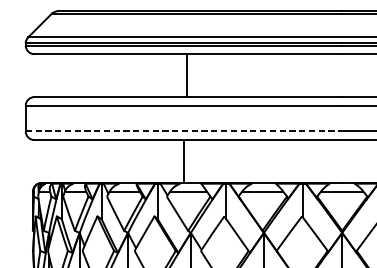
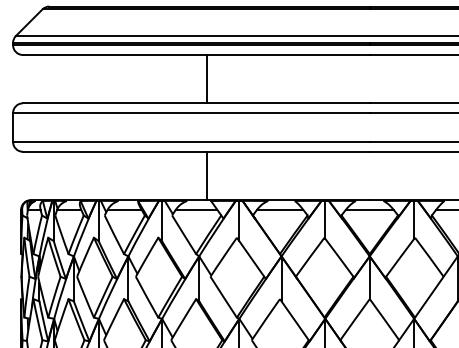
line: (186, 75) -> (206, 78), moved
line: (184, 131) -> (191, 142), dashed -> solid
line: (184, 161) -> (206, 175), moved

